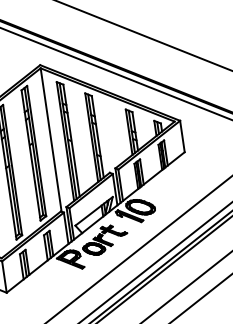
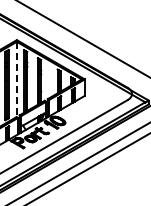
line: (50, 139) -> (16, 79), solid -> dashed

